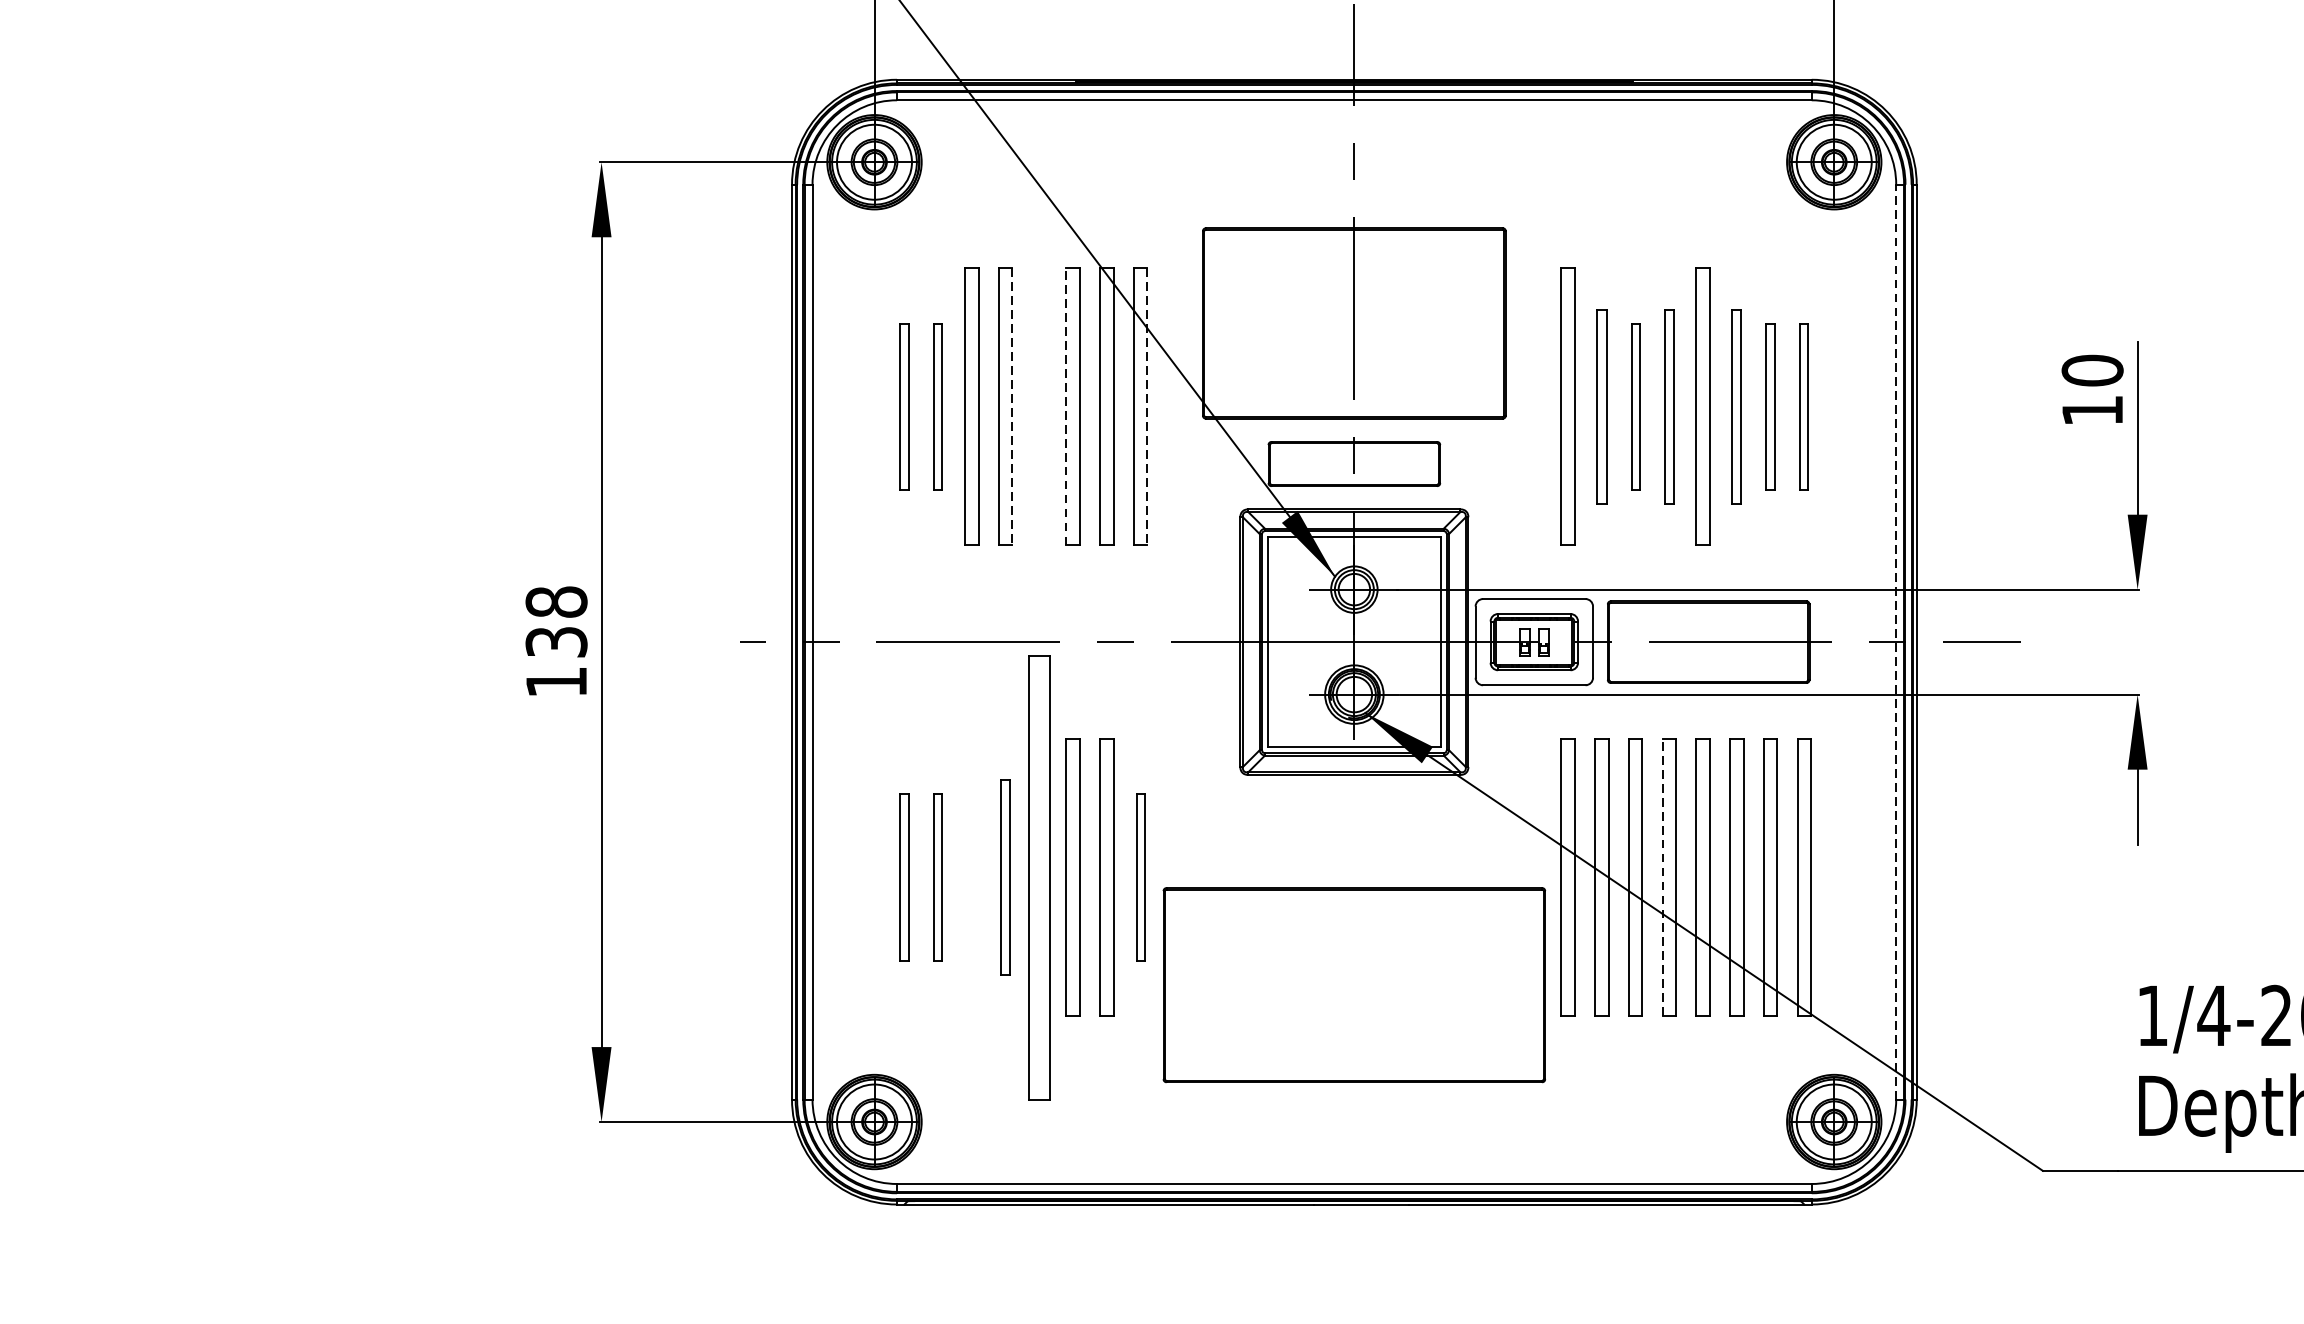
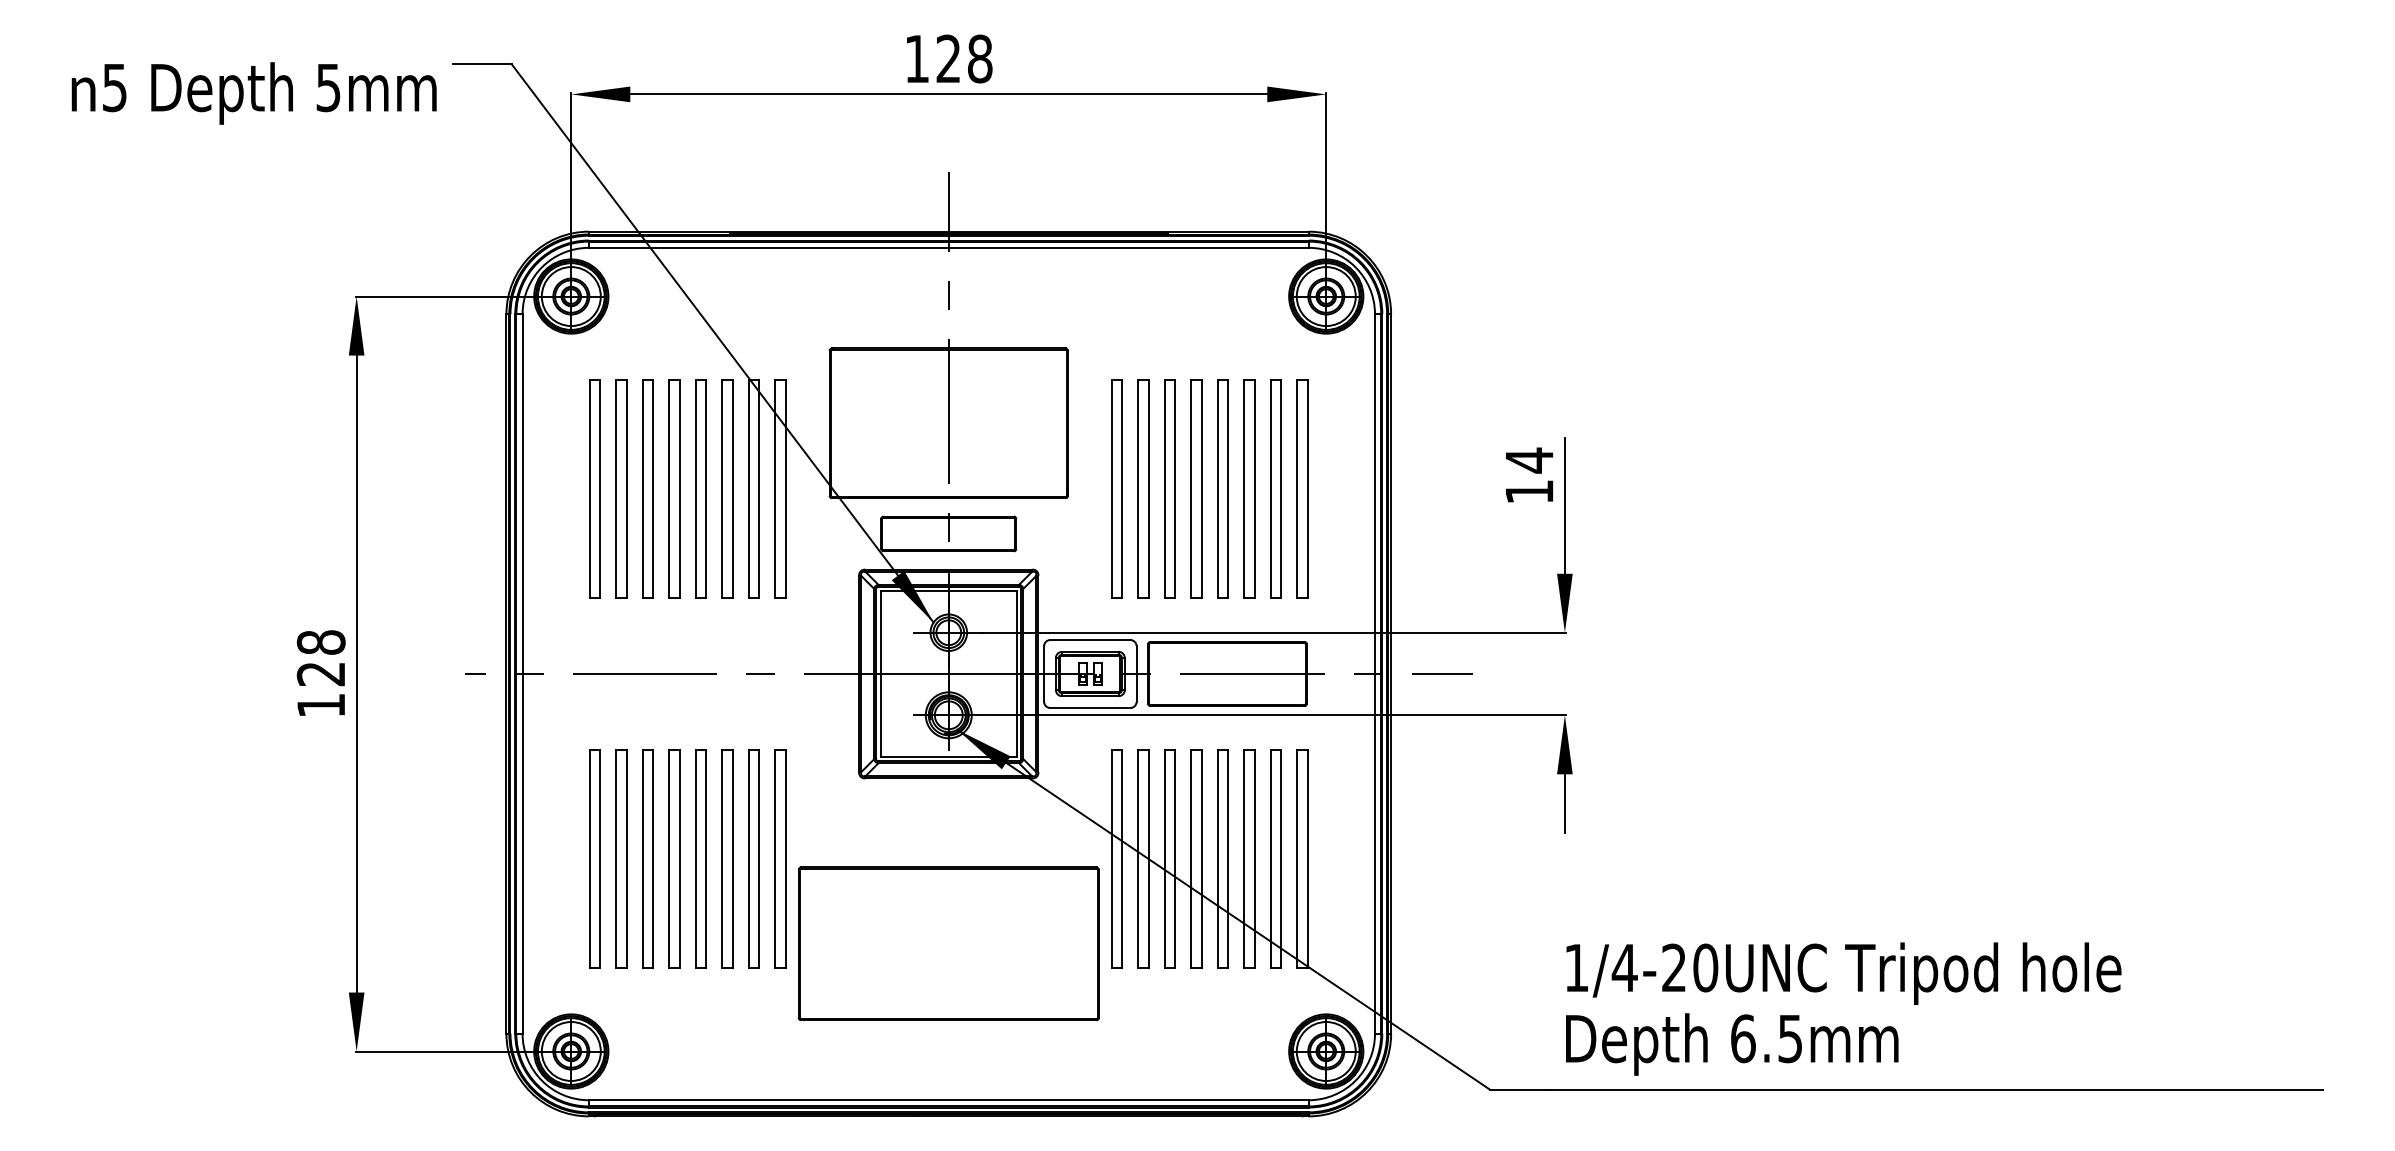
text: (2092, 370) -> (1529, 460), 10 -> 14
part: (903, 406) -> (594, 488), size x1.67
part: (938, 406) -> (621, 488), size x1.67
part: (1038, 406) -> (700, 488), added
line: (1066, 406) -> (722, 488), dashed -> solid
part: (1601, 406) -> (1143, 488), size x1.43
part: (1634, 406) -> (1169, 488), size x1.67
part: (1669, 406) -> (1196, 488), size x1.43
part: (1736, 406) -> (1249, 488), size x1.43
part: (1769, 406) -> (1275, 488), size x1.67
part: (1804, 406) -> (1302, 488), size x1.67
line: (1012, 407) -> (679, 489), dashed -> solid
line: (1148, 407) -> (786, 489), dashed -> solid
text: (556, 642) -> (321, 674), 138 -> 128
line: (1896, 642) -> (1375, 674), dashed -> solid
part: (903, 876) -> (594, 858), size x1.67
part: (938, 876) -> (621, 858), size x1.67
part: (971, 876) -> (647, 858), added
part: (1005, 876) -> (674, 858), size x1.43
part: (1038, 876) -> (700, 858), size x0.62
part: (1140, 876) -> (780, 858), size x1.67
line: (1662, 876) -> (1191, 858), dashed -> solid

